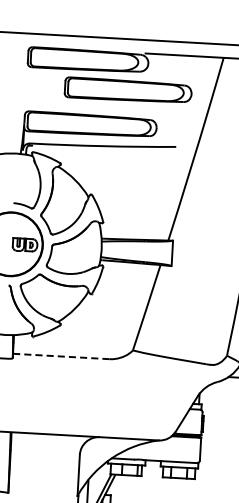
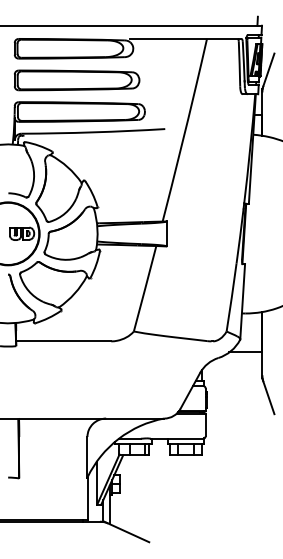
part: (128, 90) -> (77, 80), moved
line: (60, 356) -> (63, 341), dashed -> solid

